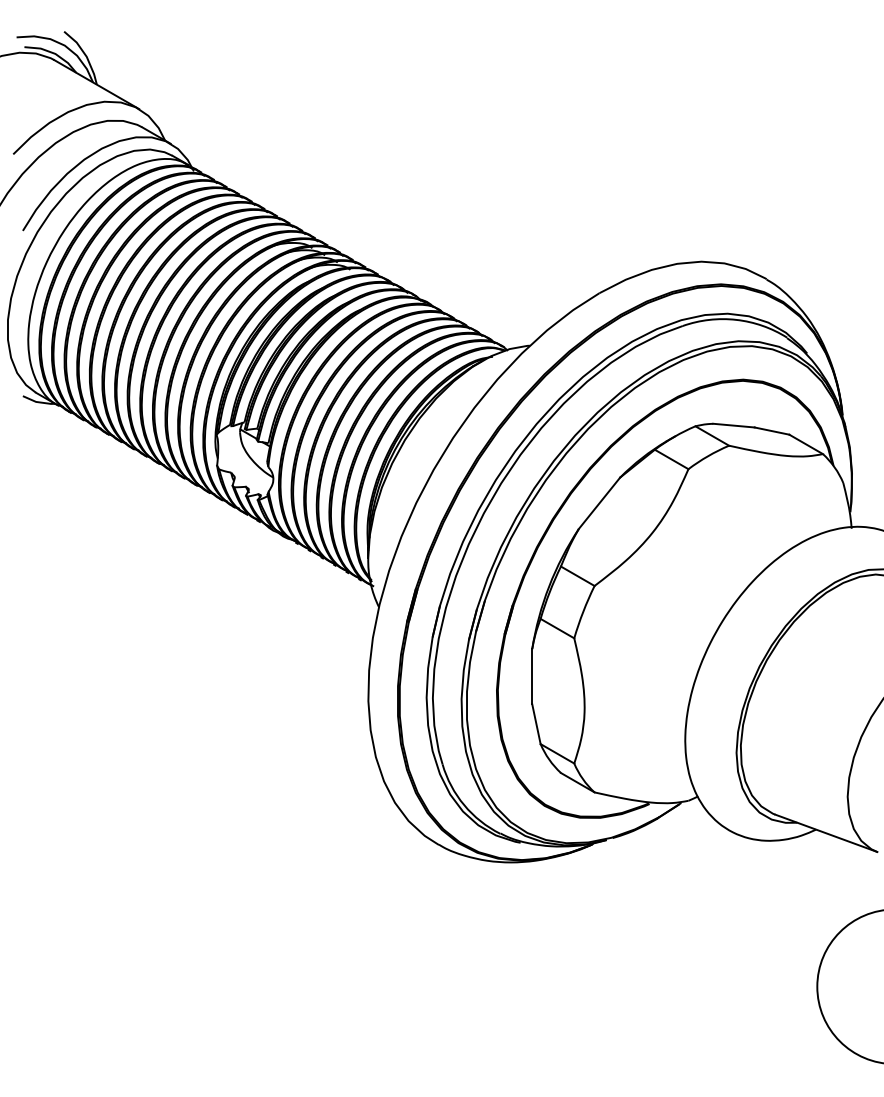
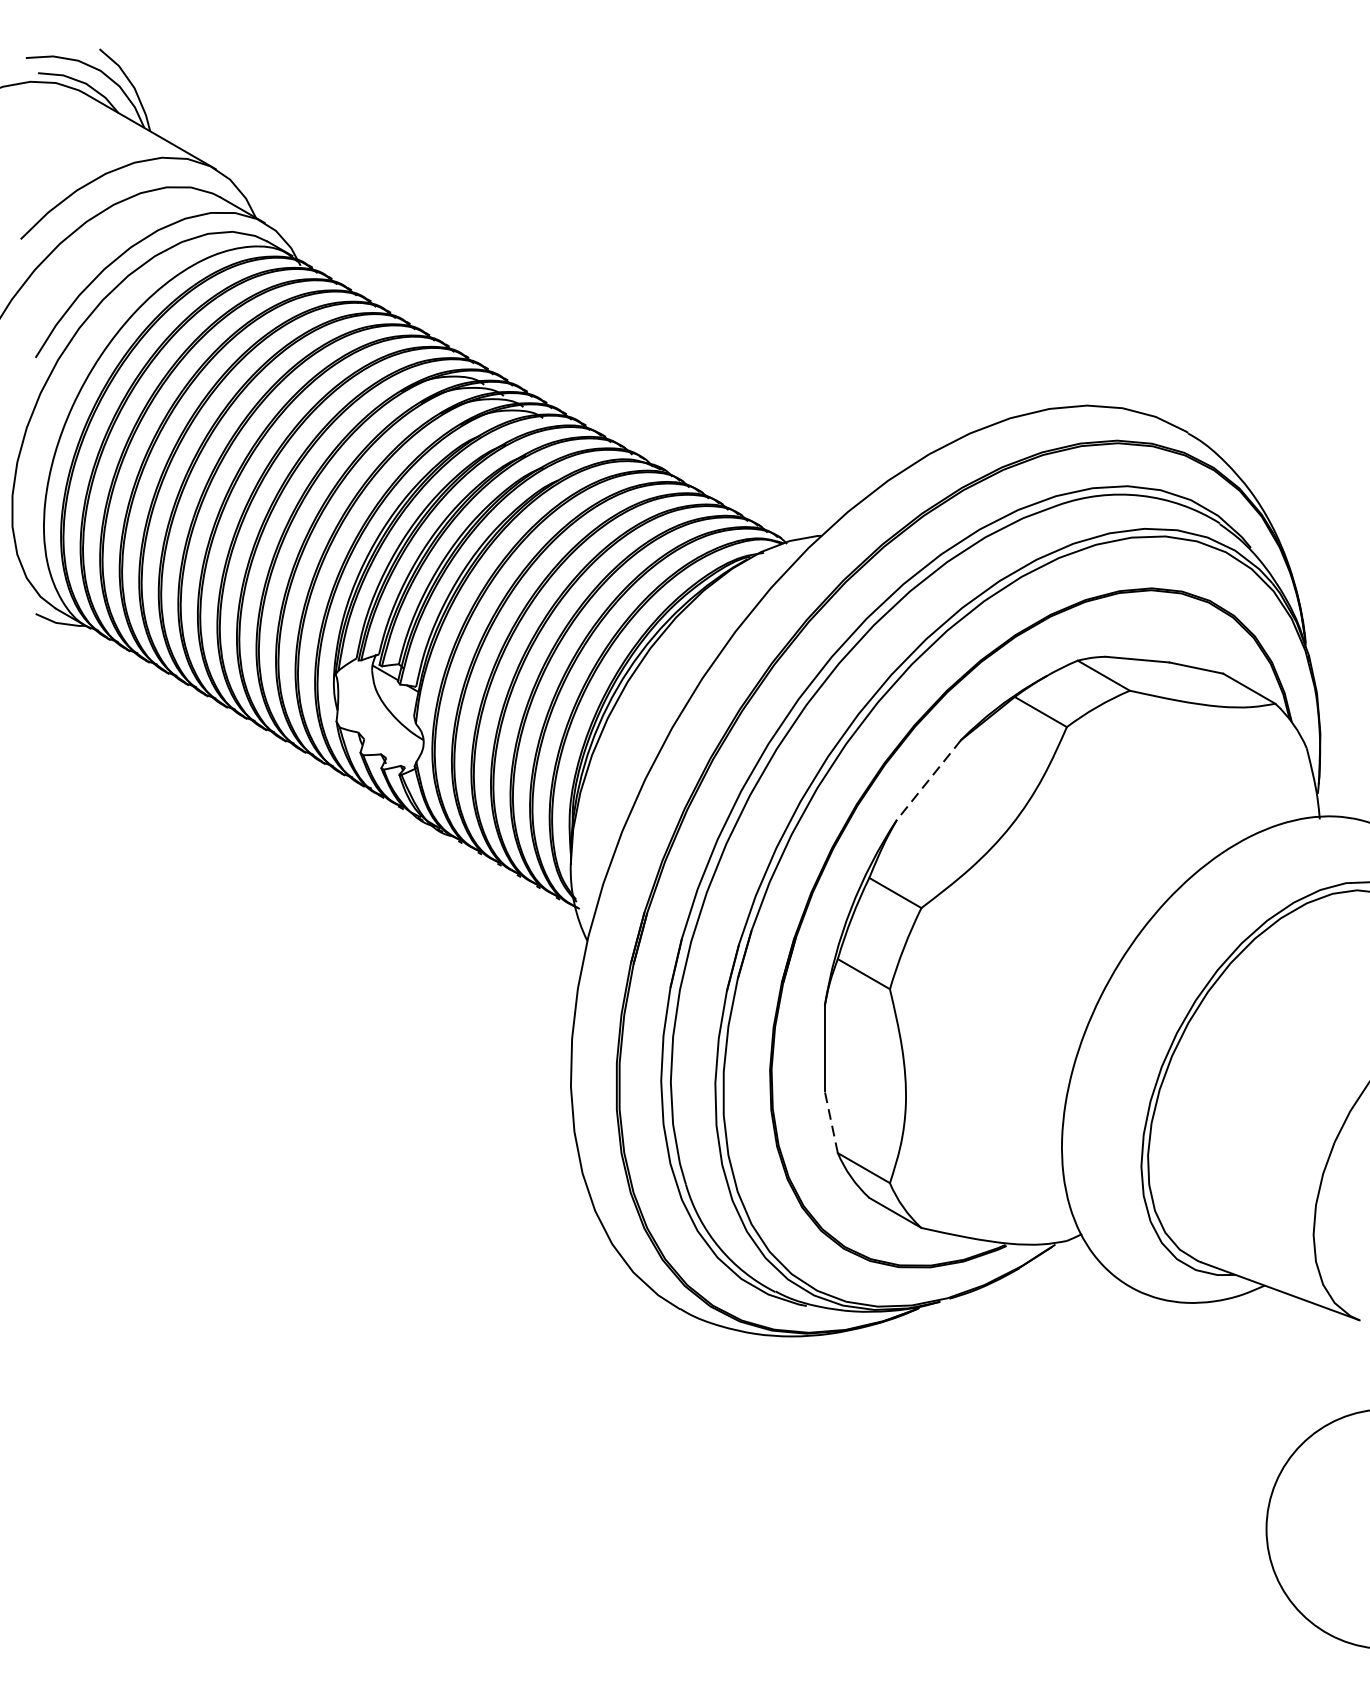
line: (599, 503) -> (929, 780), solid -> dashed
line: (536, 723) -> (831, 1121), solid -> dashed

